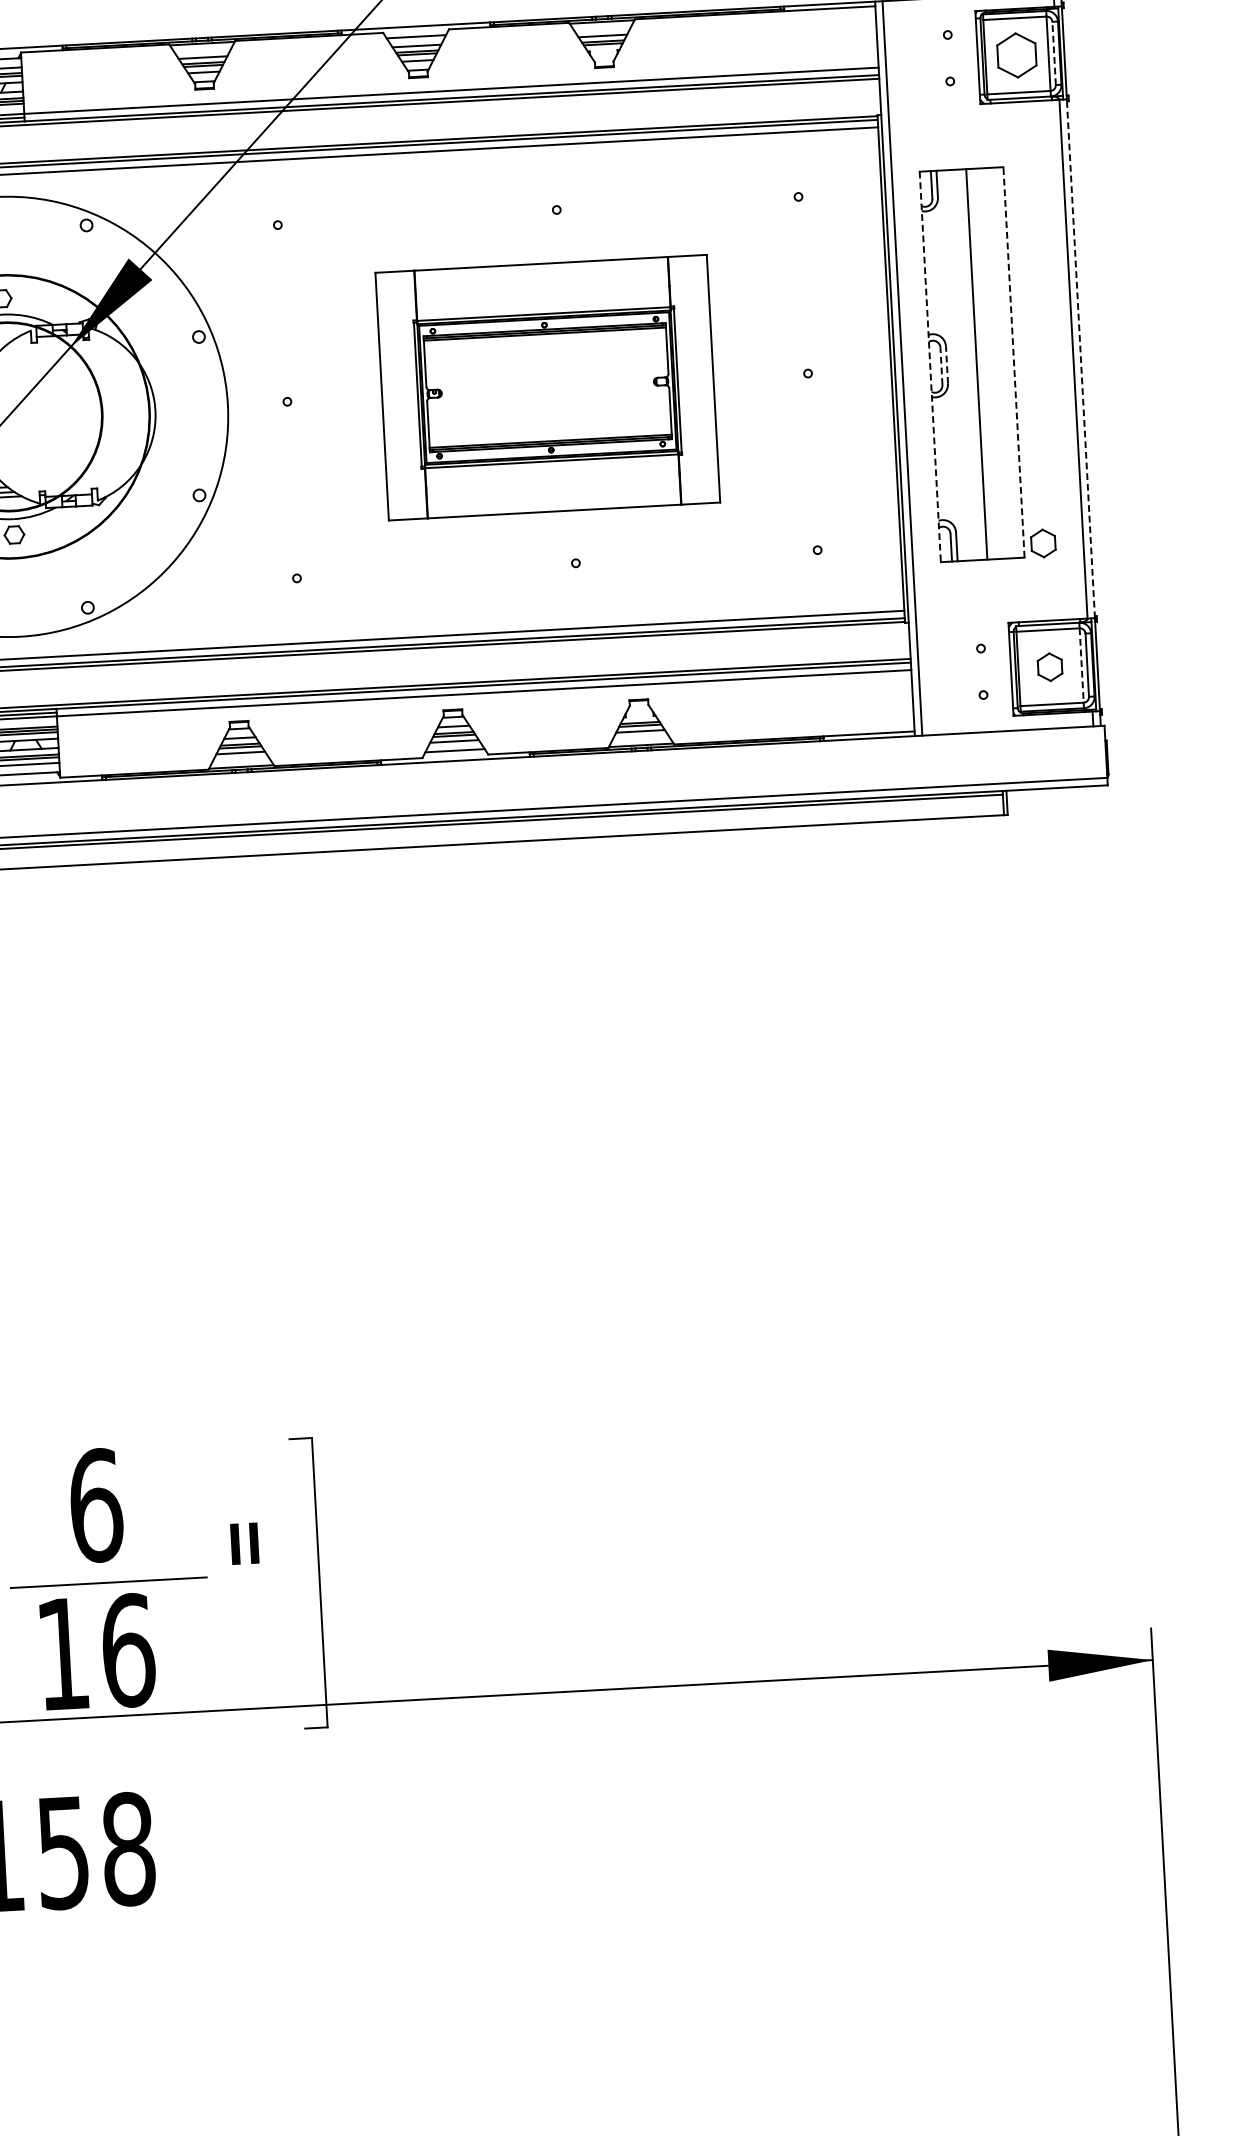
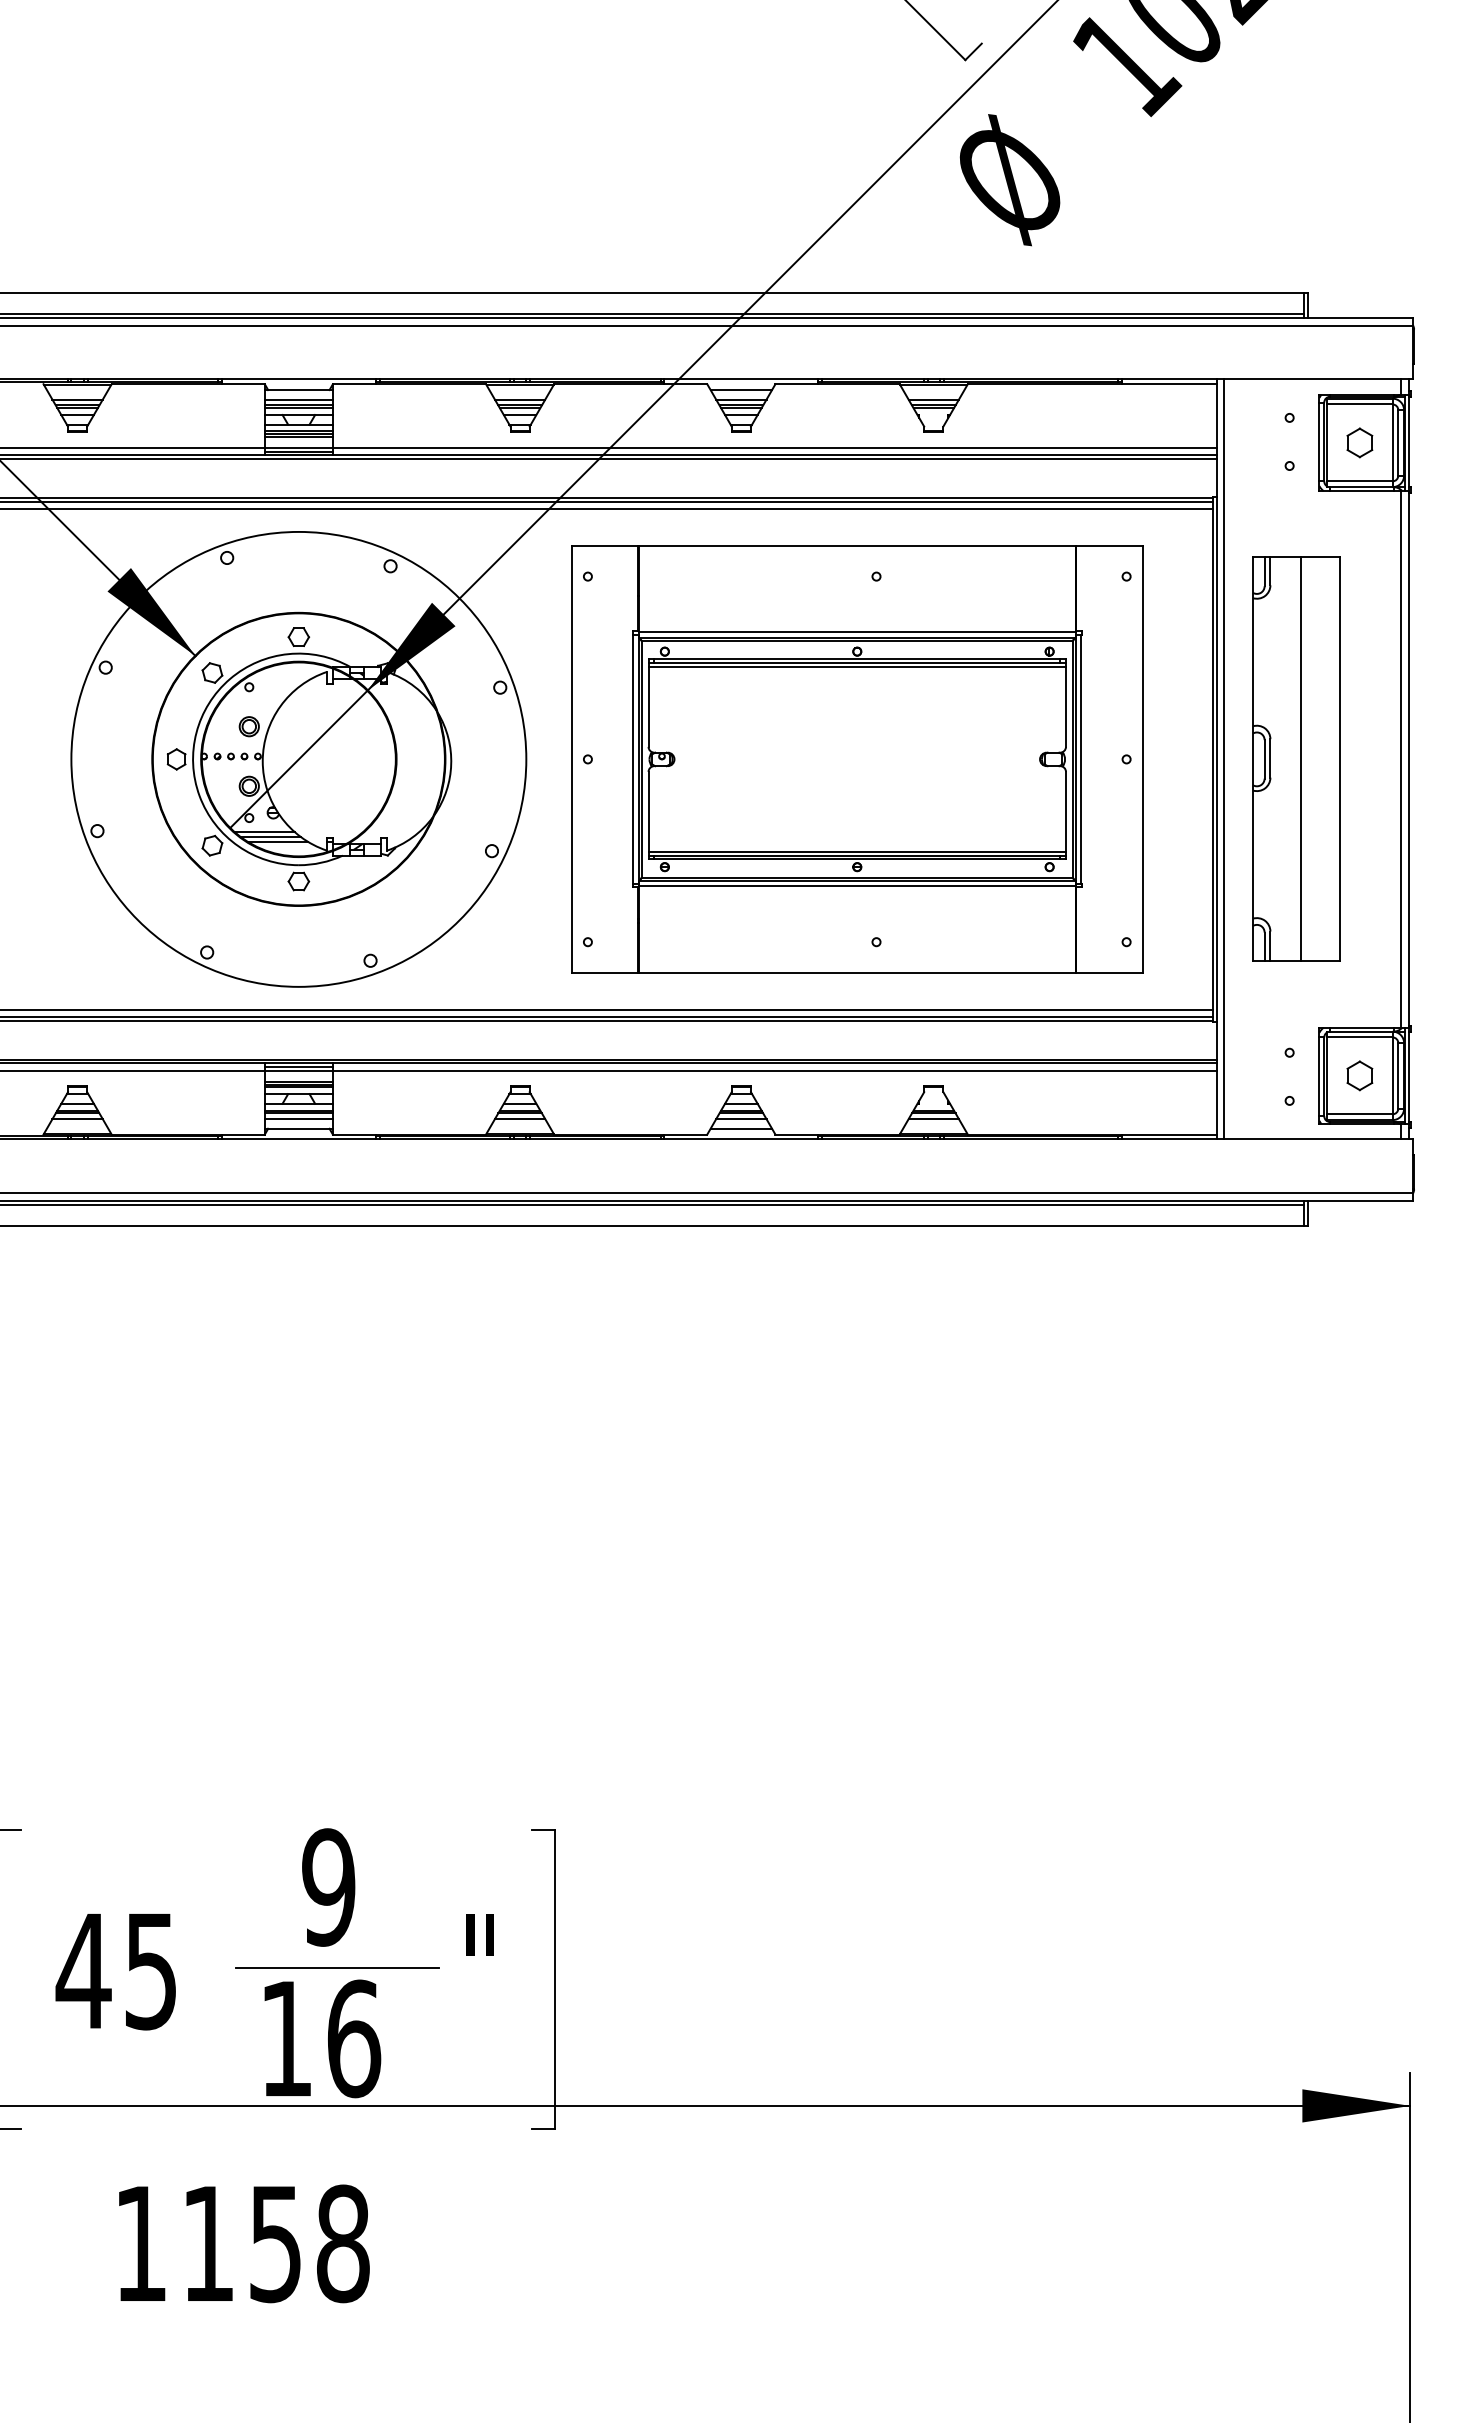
line: (1054, 53) -> (1398, 442), dashed -> solid
part: (1016, 55) -> (1359, 442), size x0.62
line: (1080, 357) -> (1408, 758), dashed -> solid
line: (1013, 361) -> (1339, 758), dashed -> solid
line: (947, 364) -> (1270, 757), dashed -> solid
line: (941, 365) -> (1264, 758), dashed -> solid
line: (930, 367) -> (1253, 759), dashed -> solid
part: (547, 387) -> (857, 759), size x1.67
part: (1042, 543) -> (1359, 947), removed
line: (1081, 666) -> (1392, 1076), dashed -> solid
text: (96, 1505) -> (329, 1887), 6 -> 9

